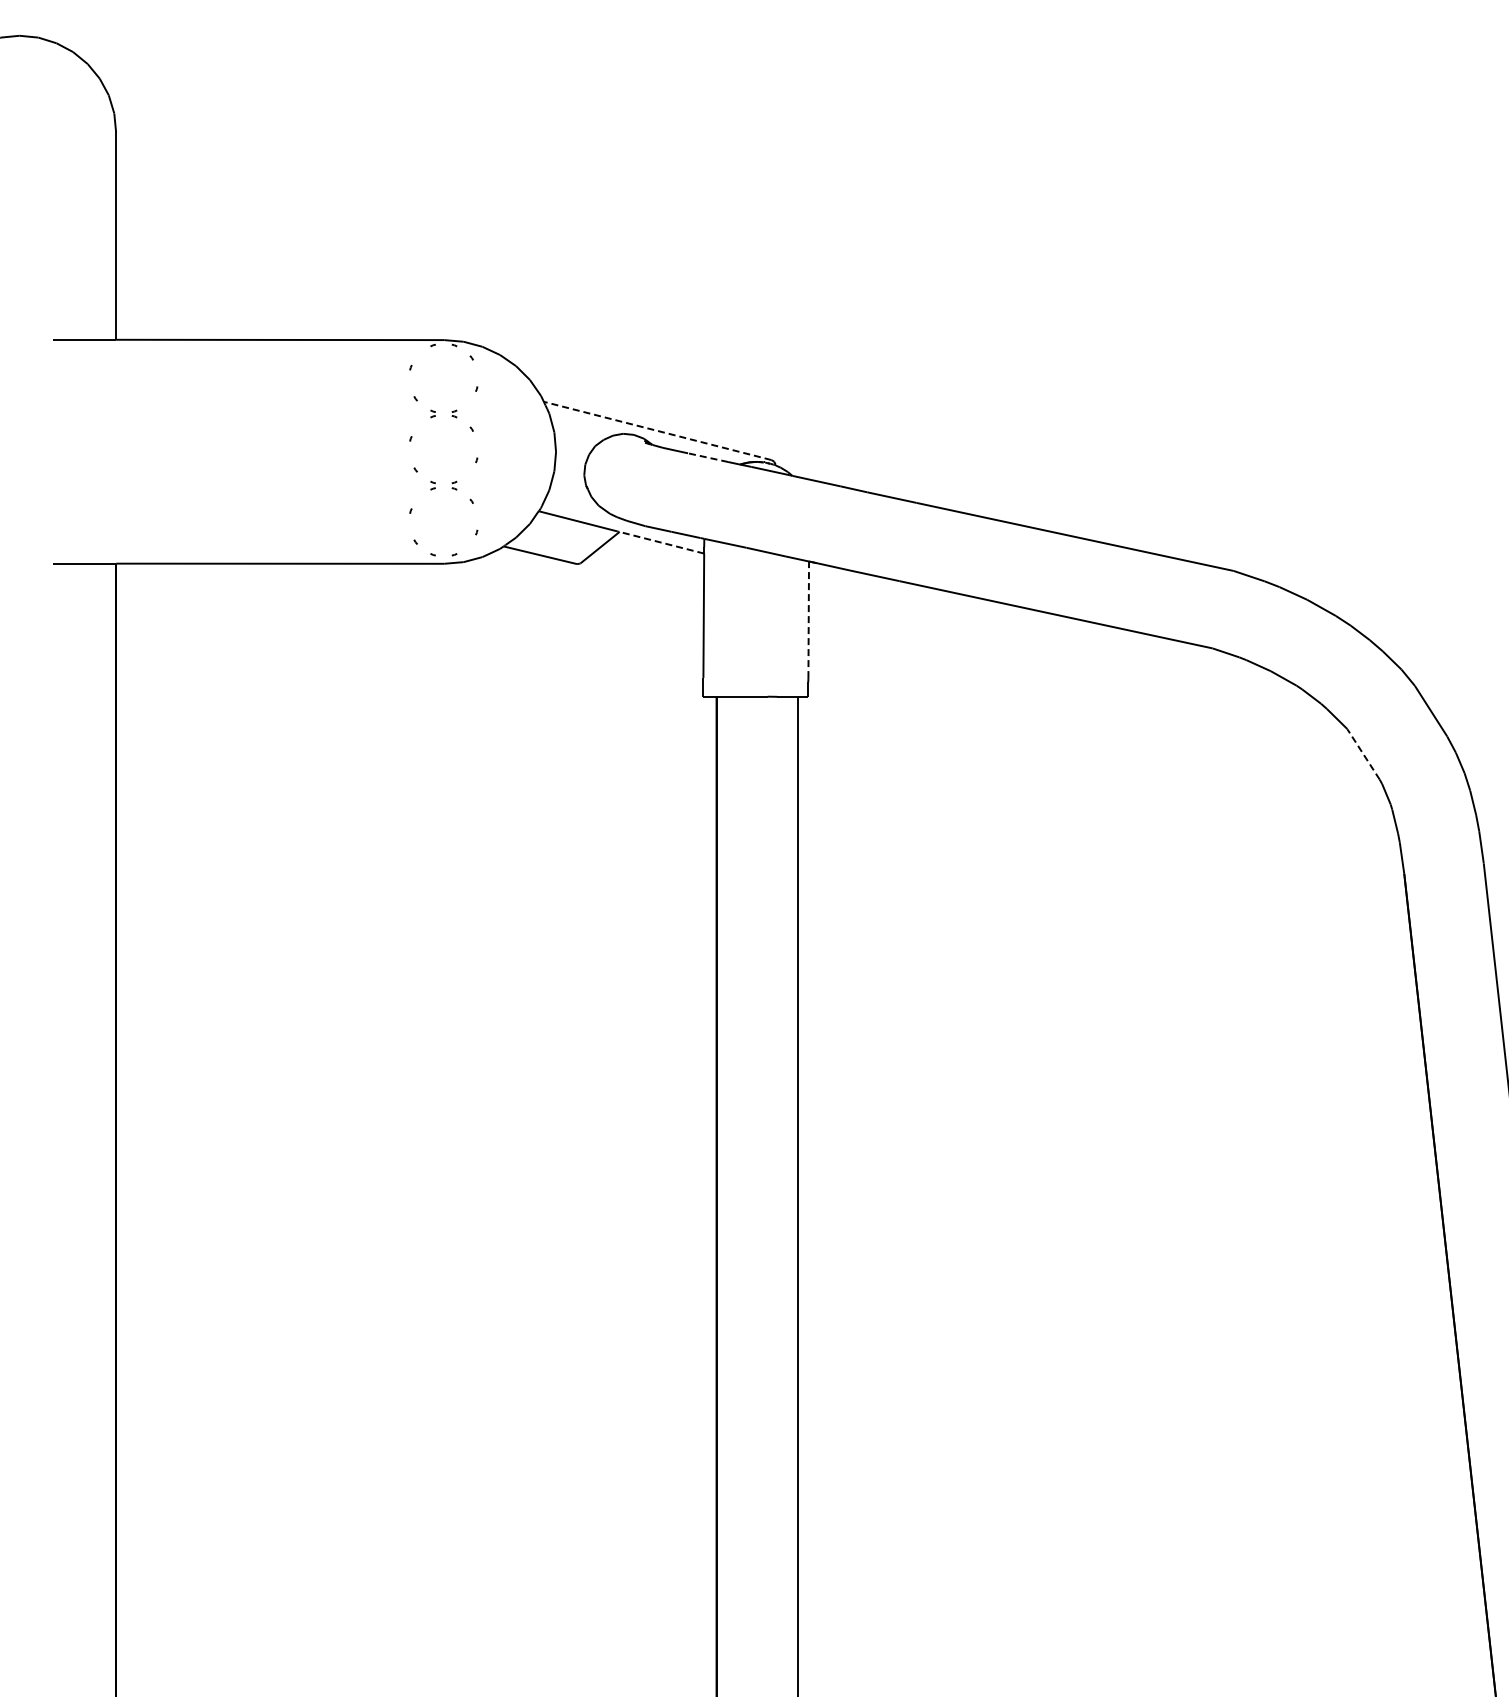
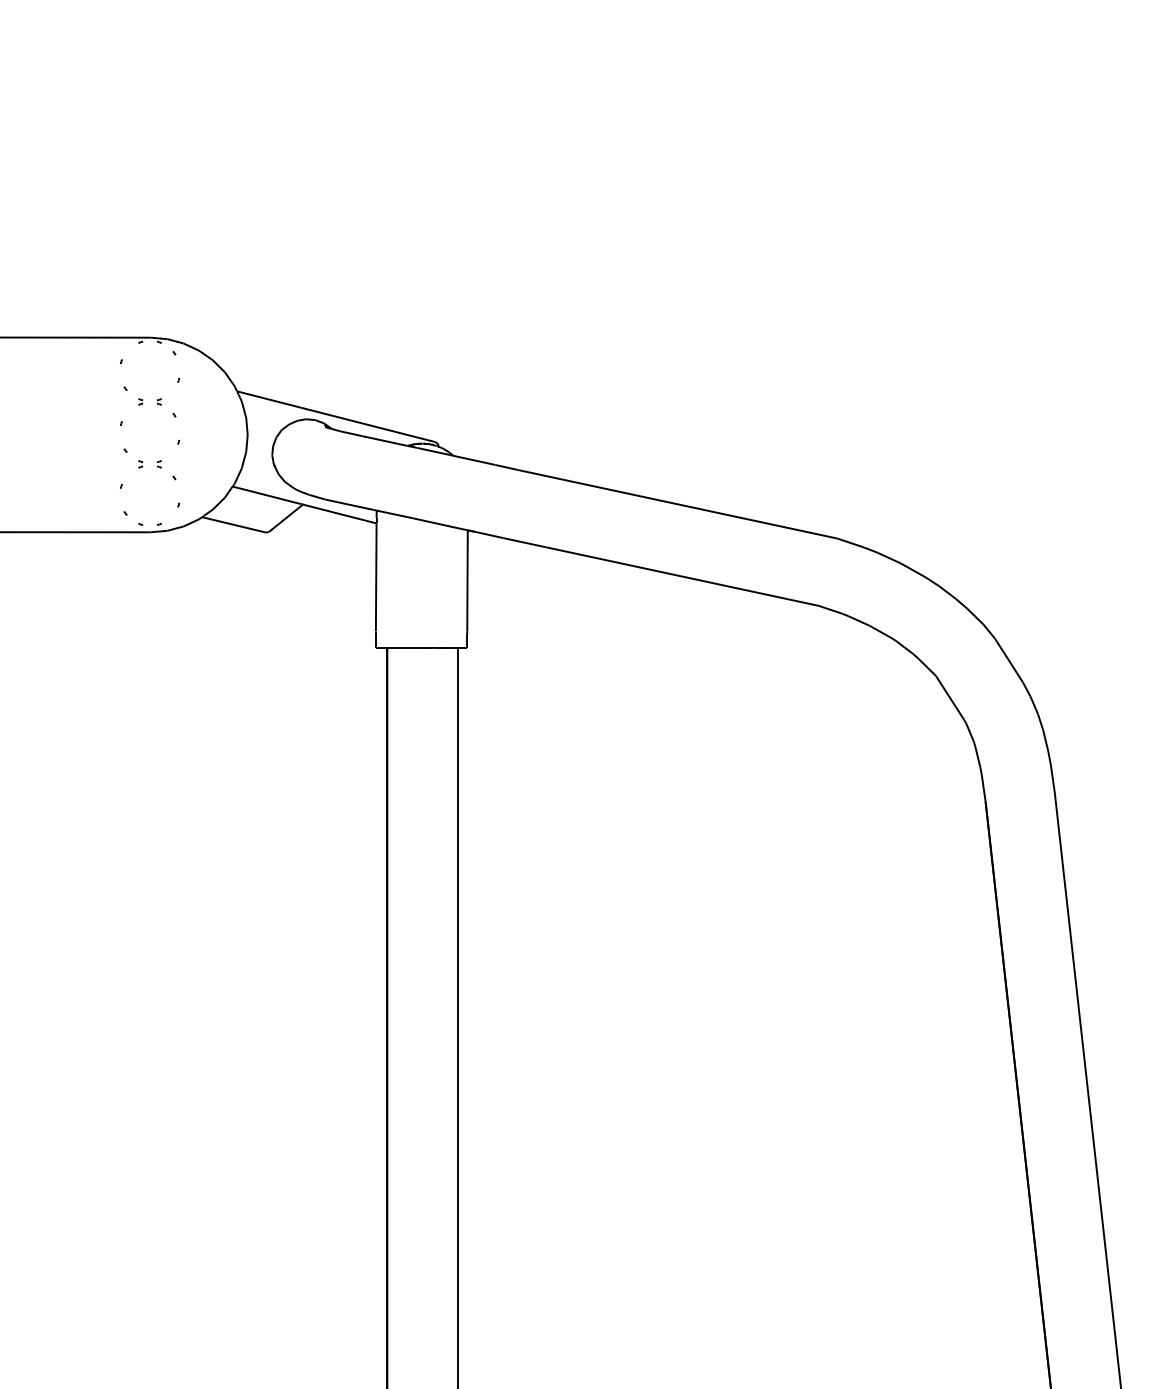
line: (657, 430) -> (335, 416), dashed -> solid
line: (708, 457) -> (380, 439), dashed -> solid
line: (661, 542) -> (339, 513), dashed -> solid
line: (808, 619) -> (467, 580), dashed -> solid
line: (1363, 754) -> (950, 698), dashed -> solid

